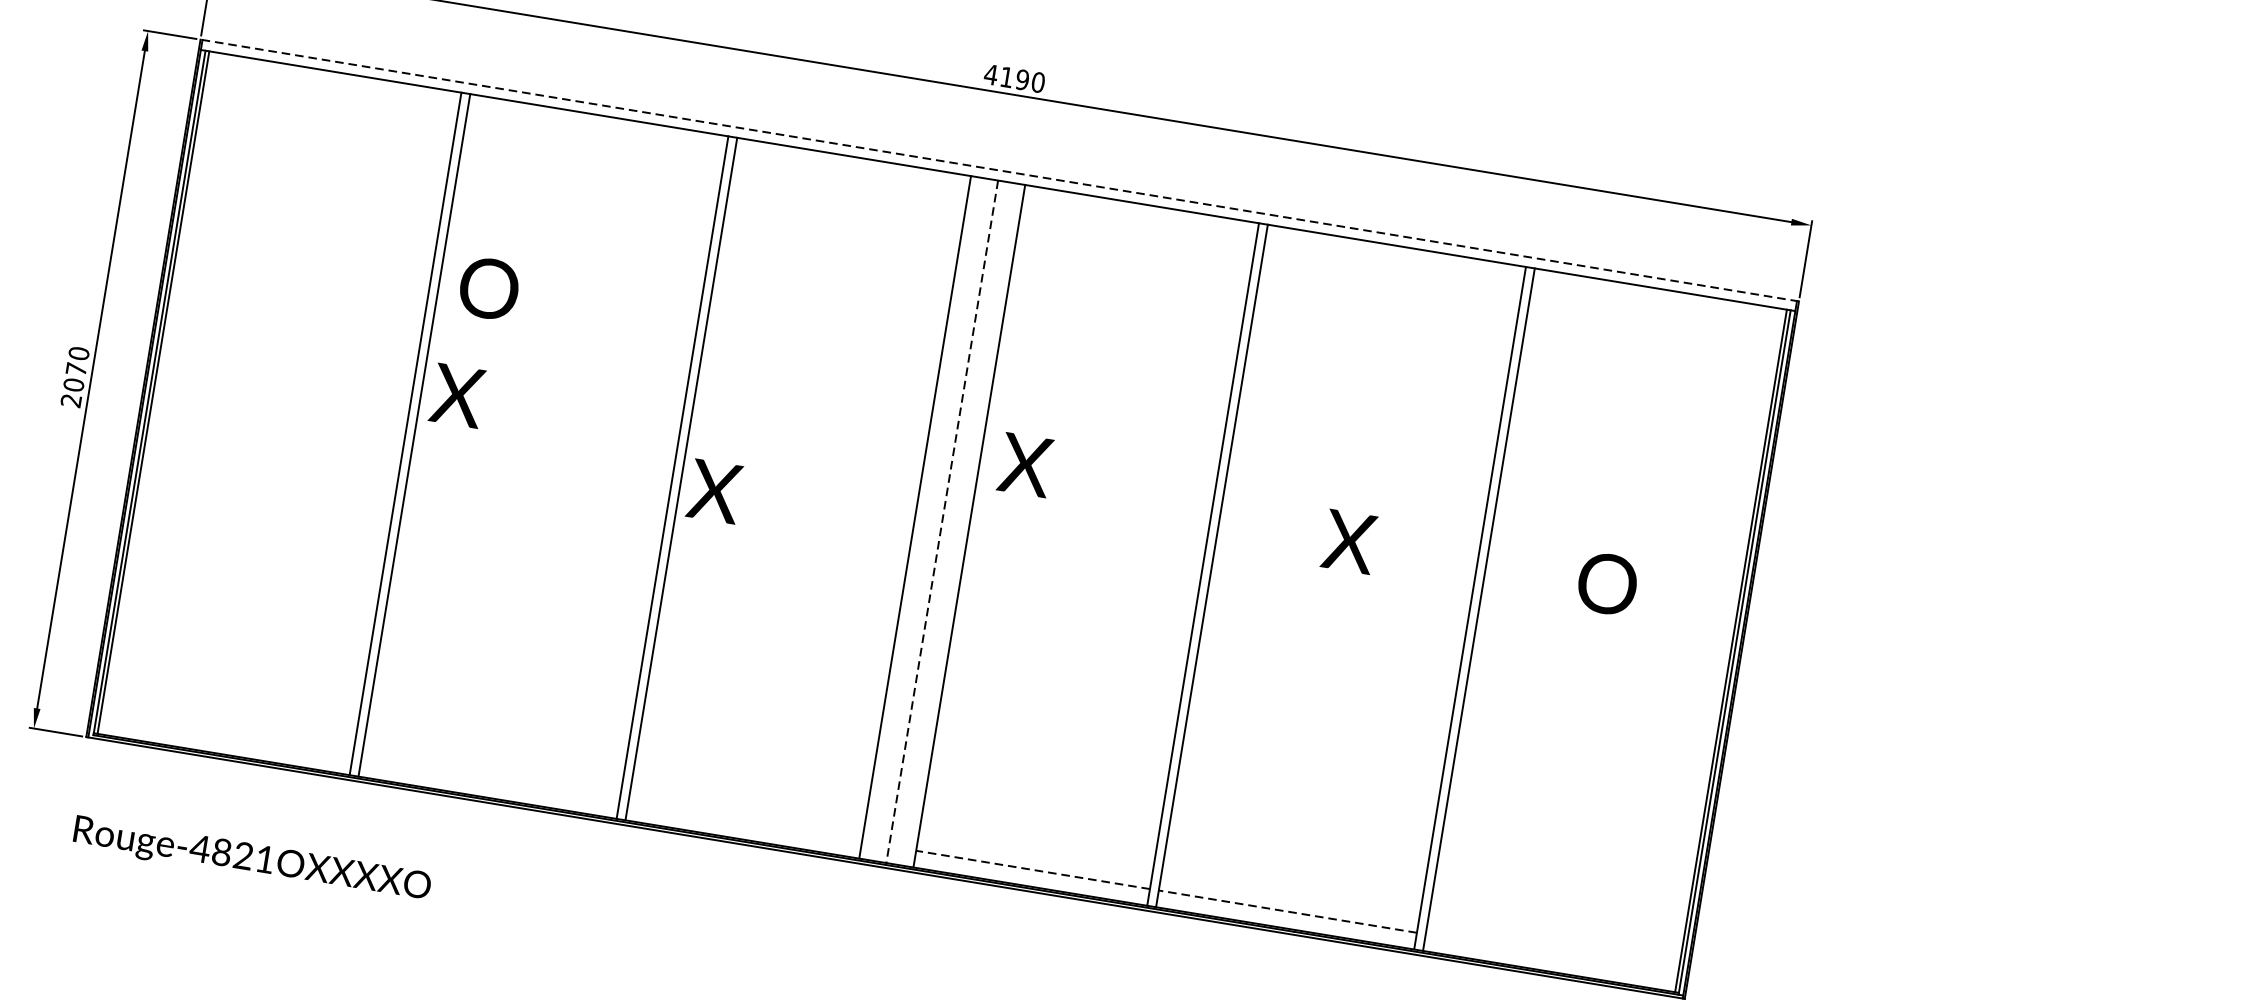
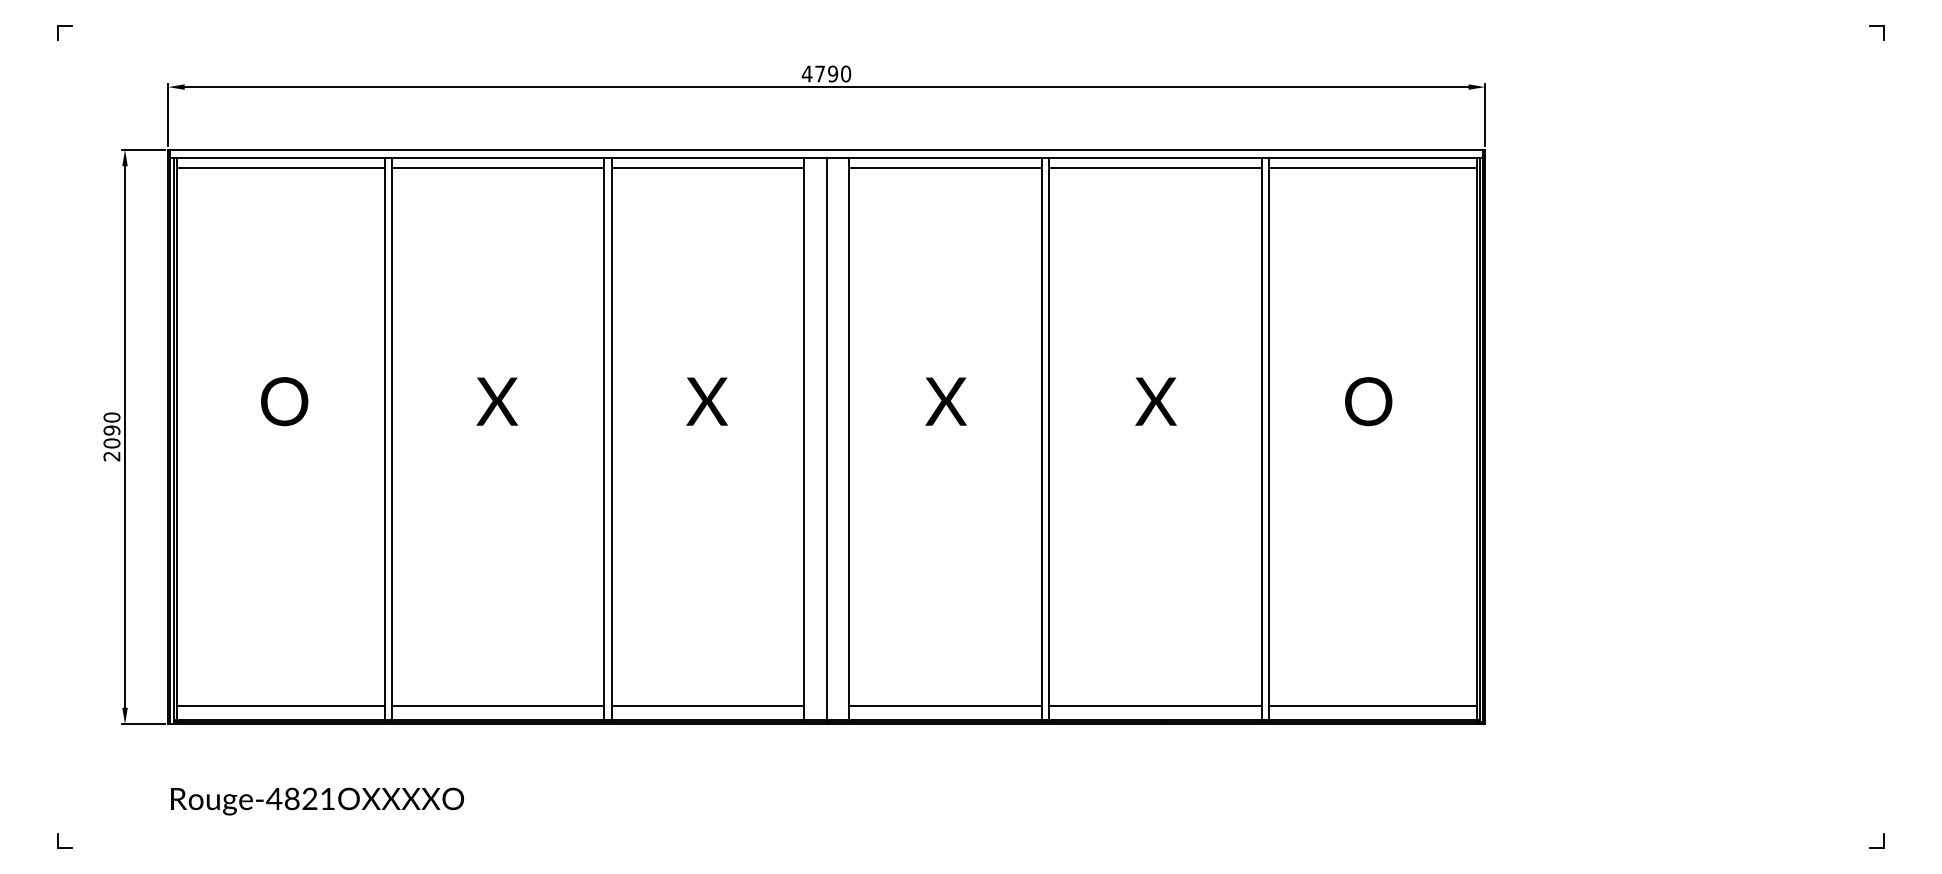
text: (1006, 76) -> (819, 73), 4190 -> 4790
line: (333, 84) -> (280, 168), added
line: (596, 127) -> (497, 168), added
line: (851, 169) -> (707, 168), added
line: (999, 170) -> (826, 149), dashed -> solid
line: (1139, 216) -> (944, 168), added
line: (1393, 258) -> (1154, 168), added
text: (489, 288) -> (284, 401), moved
line: (1658, 301) -> (1372, 168), added
text: (75, 369) -> (111, 430), 2070 -> 2090
text: (456, 395) -> (496, 401), moved
text: (1024, 464) -> (945, 401), moved
text: (713, 491) -> (706, 401), moved
line: (941, 522) -> (826, 439), dashed -> solid
line: (226, 737) -> (280, 706), added
line: (489, 780) -> (497, 706), added
line: (744, 822) -> (707, 706), added
line: (1032, 869) -> (944, 706), dashed -> solid
line: (1287, 911) -> (1154, 706), dashed -> solid
line: (1551, 954) -> (1372, 706), added

